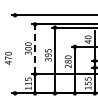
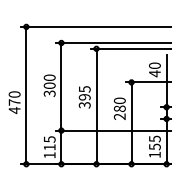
line: (35, 49) -> (62, 87), dashed -> solid
line: (15, 54) -> (27, 95), added

